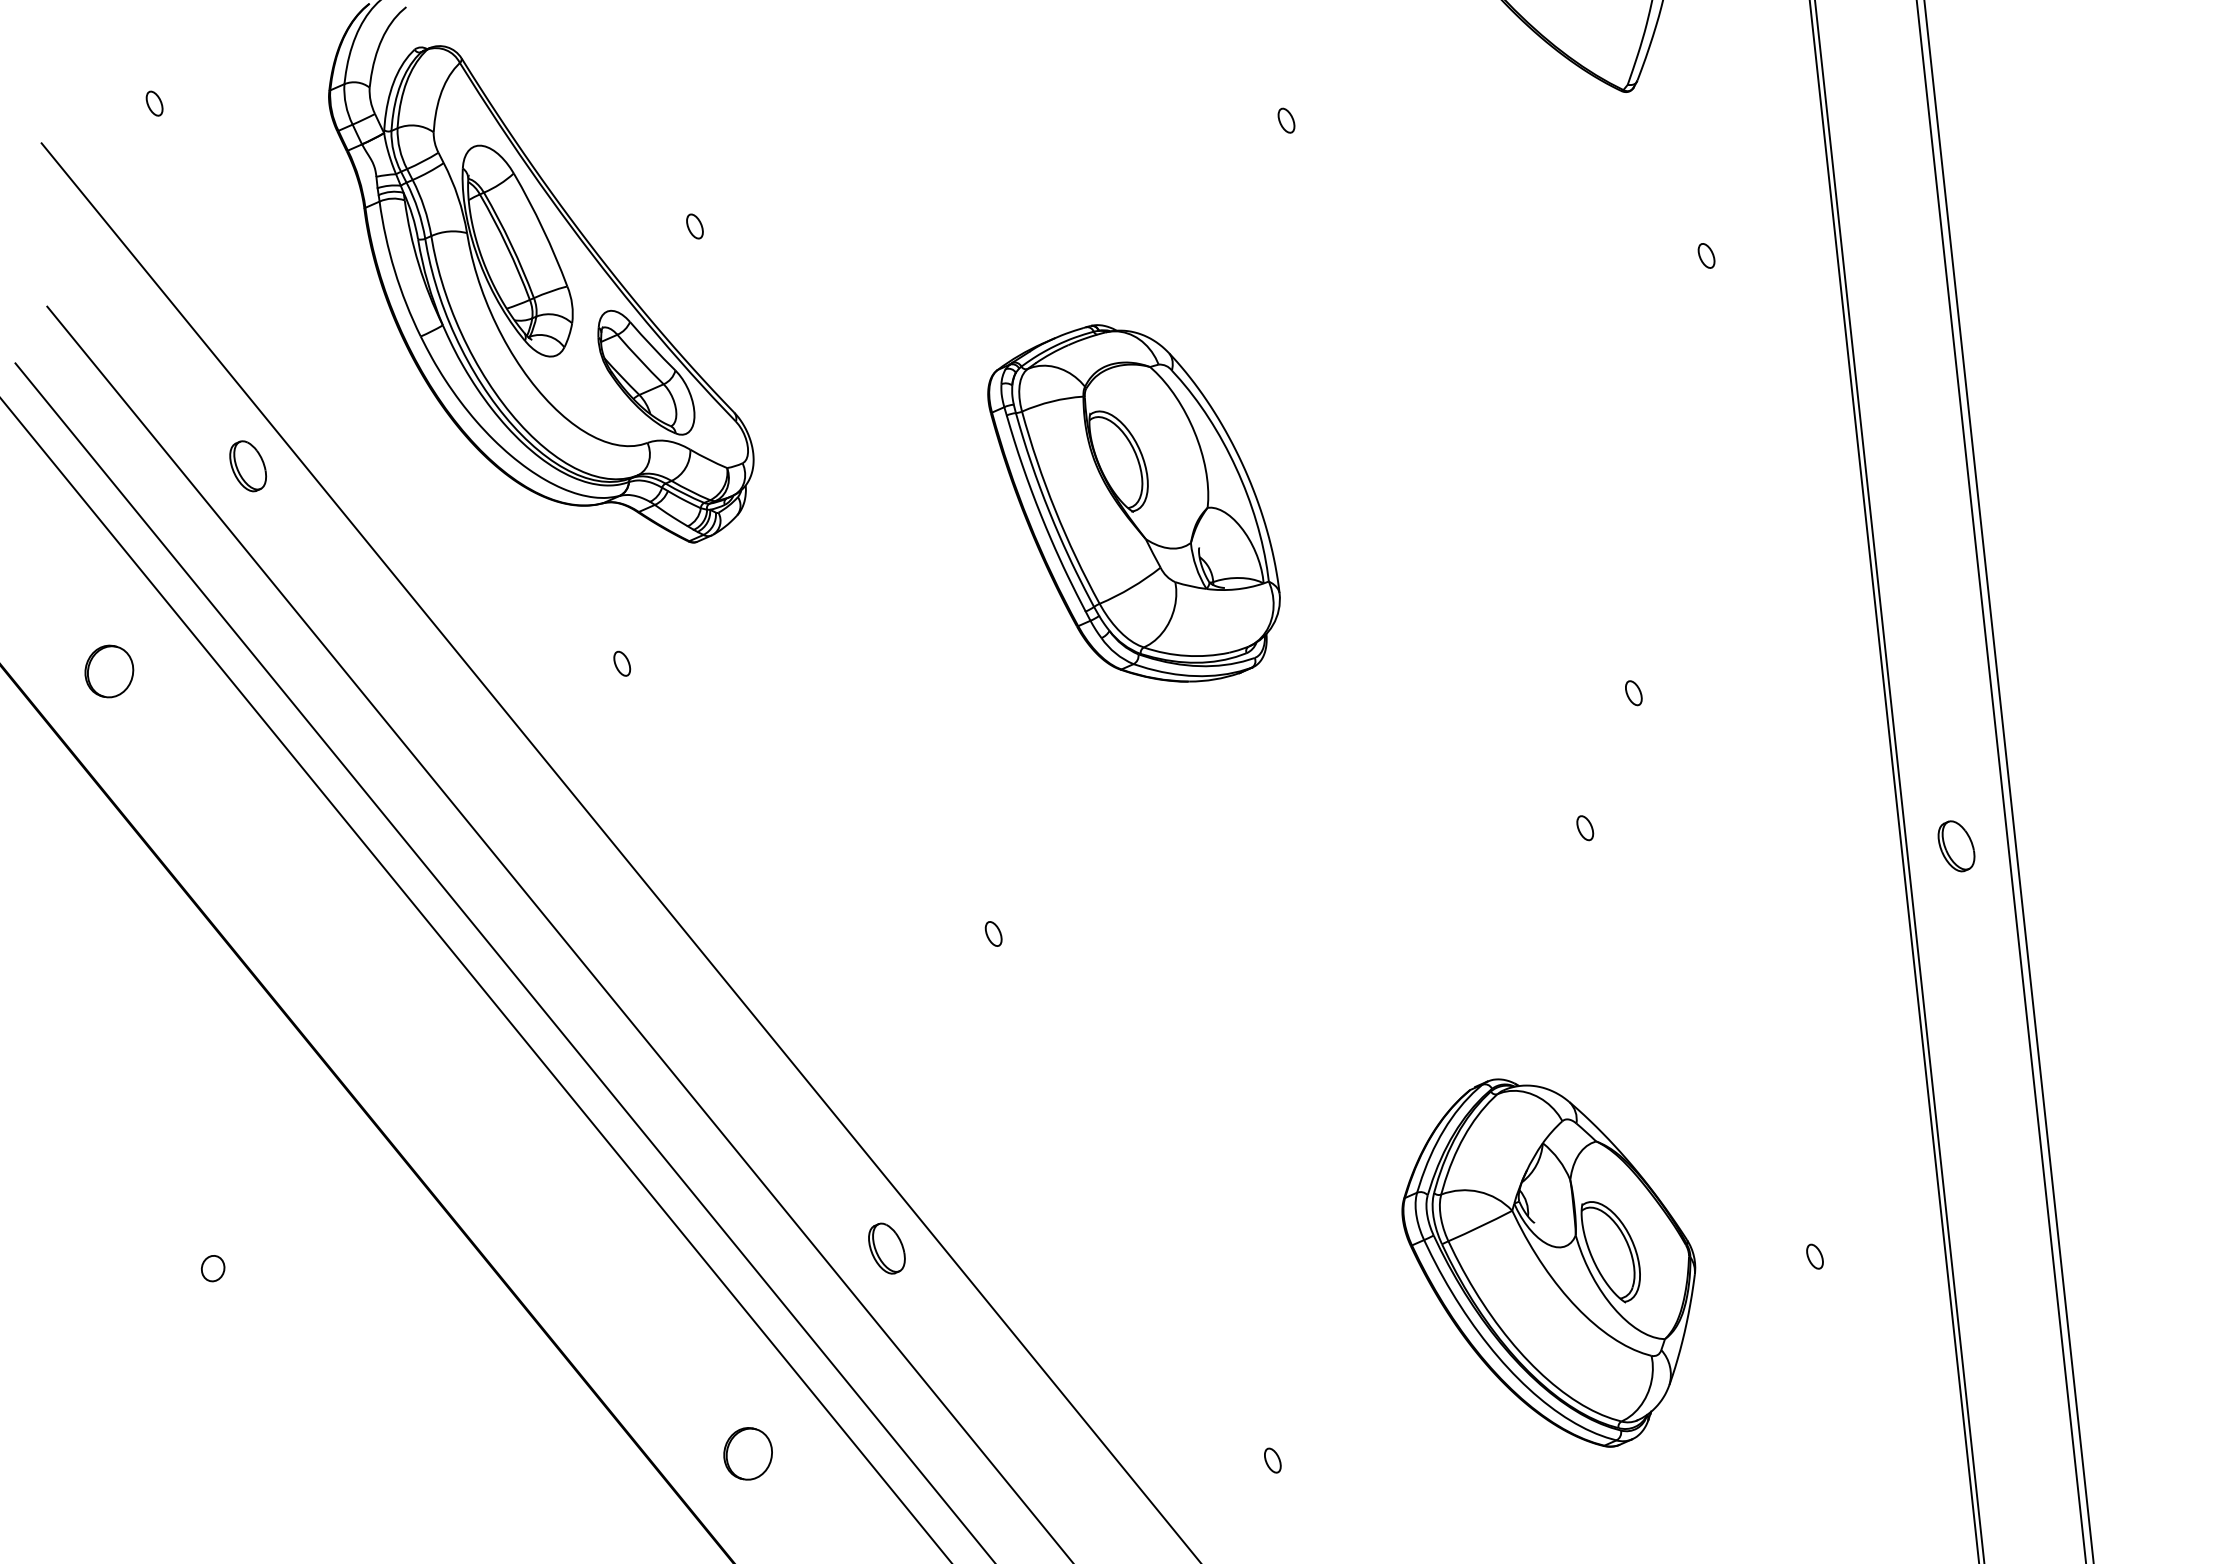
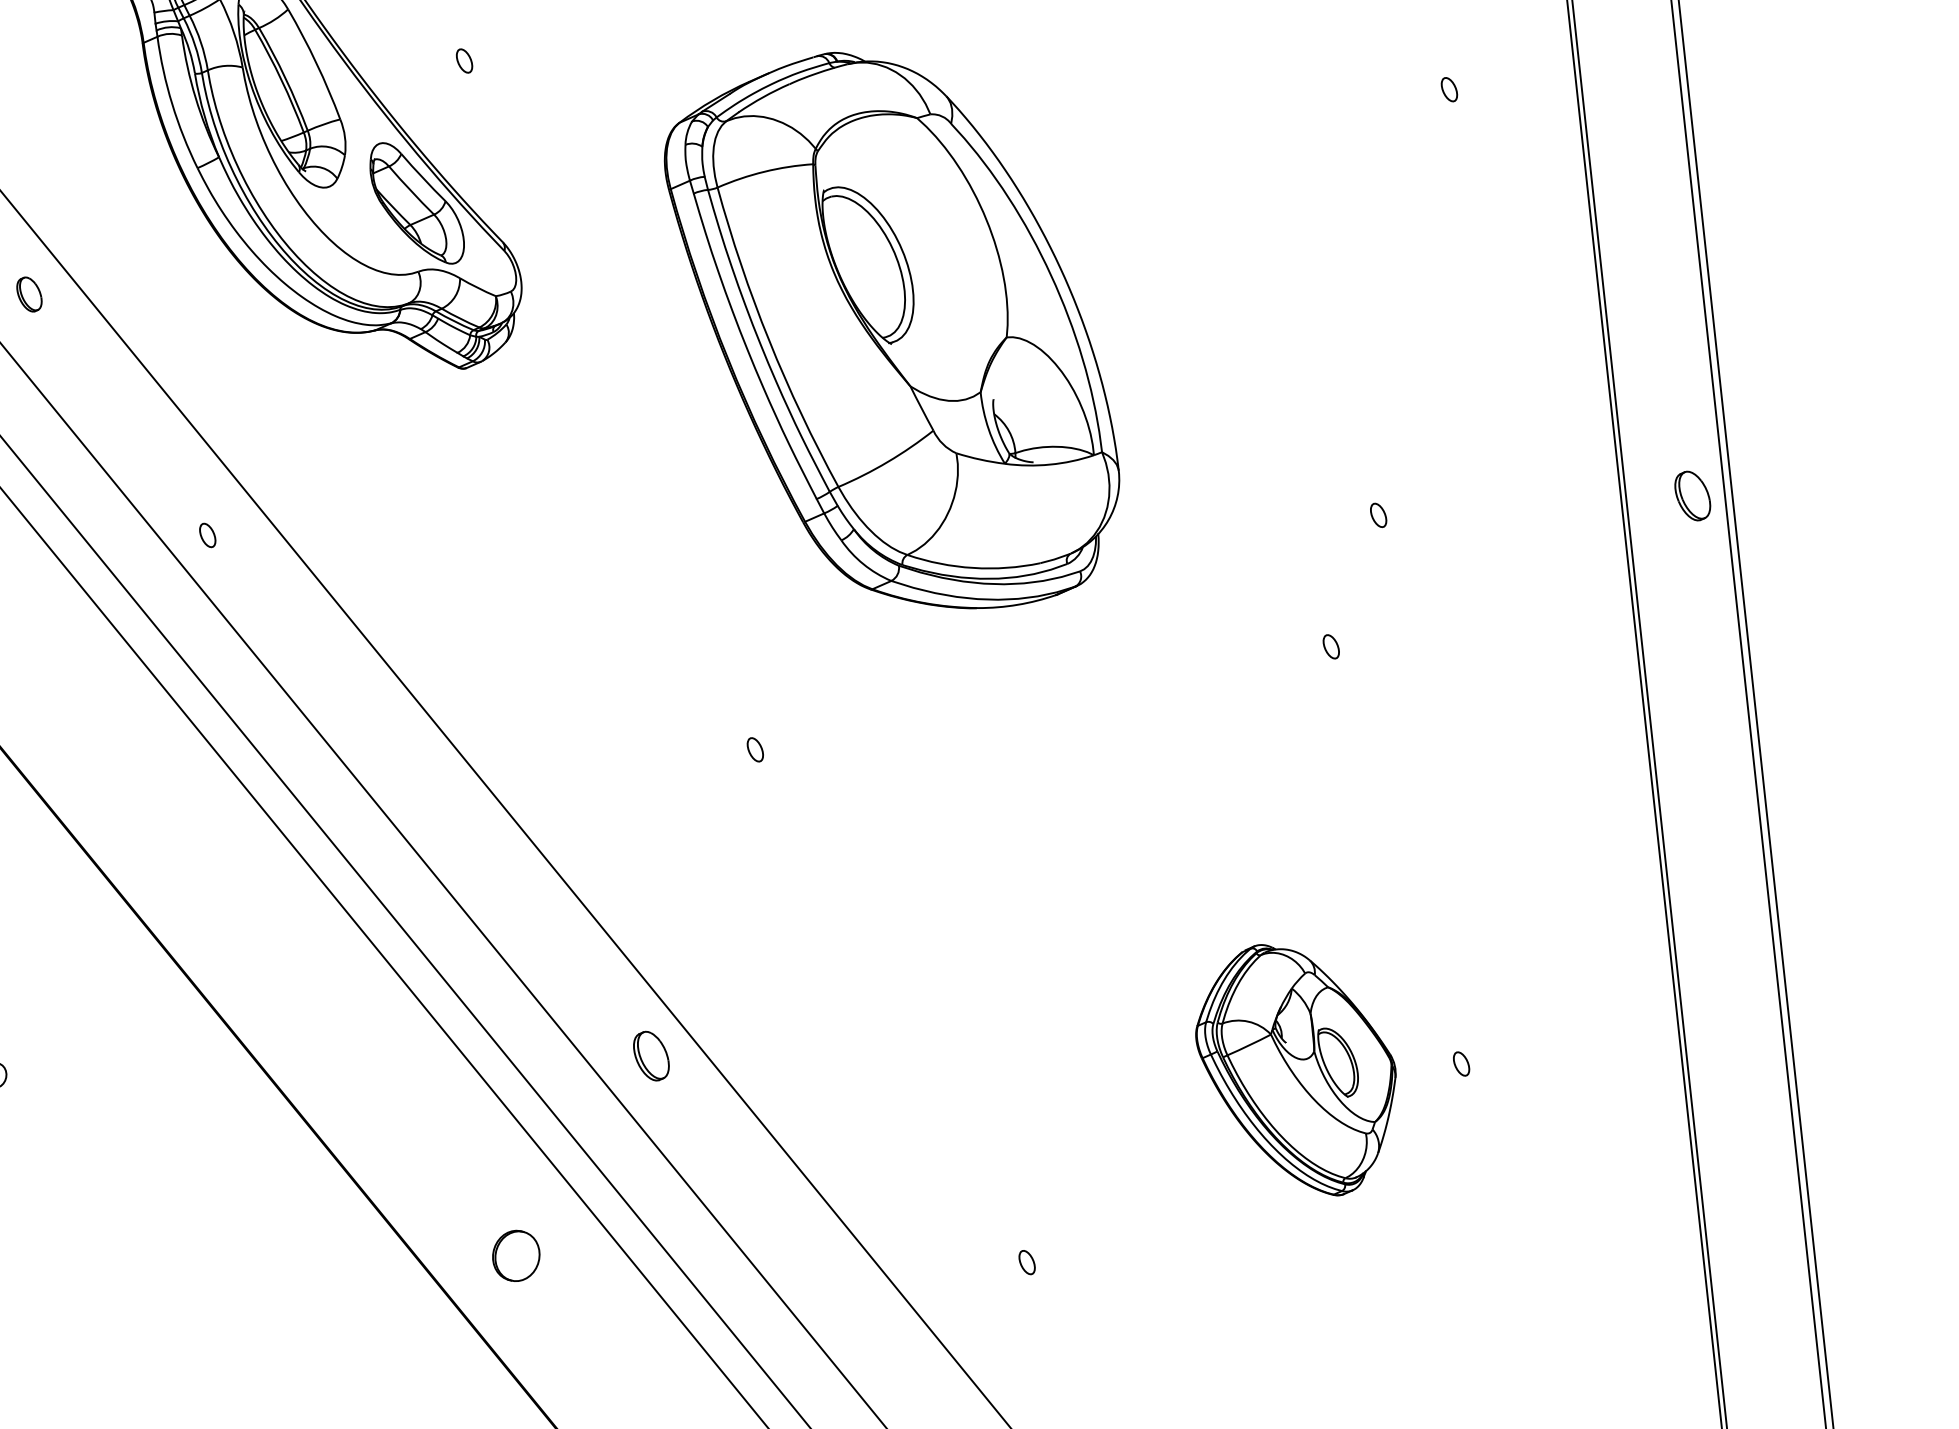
part: (247, 466) -> (28, 294), size x0.7
part: (1133, 503) -> (891, 330), size x1.6
part: (622, 663) -> (208, 535), moved
part: (1956, 846) -> (1692, 496), moved
part: (1814, 1256) -> (1461, 1063), moved
part: (1548, 1262) -> (1295, 1069), size x0.7

